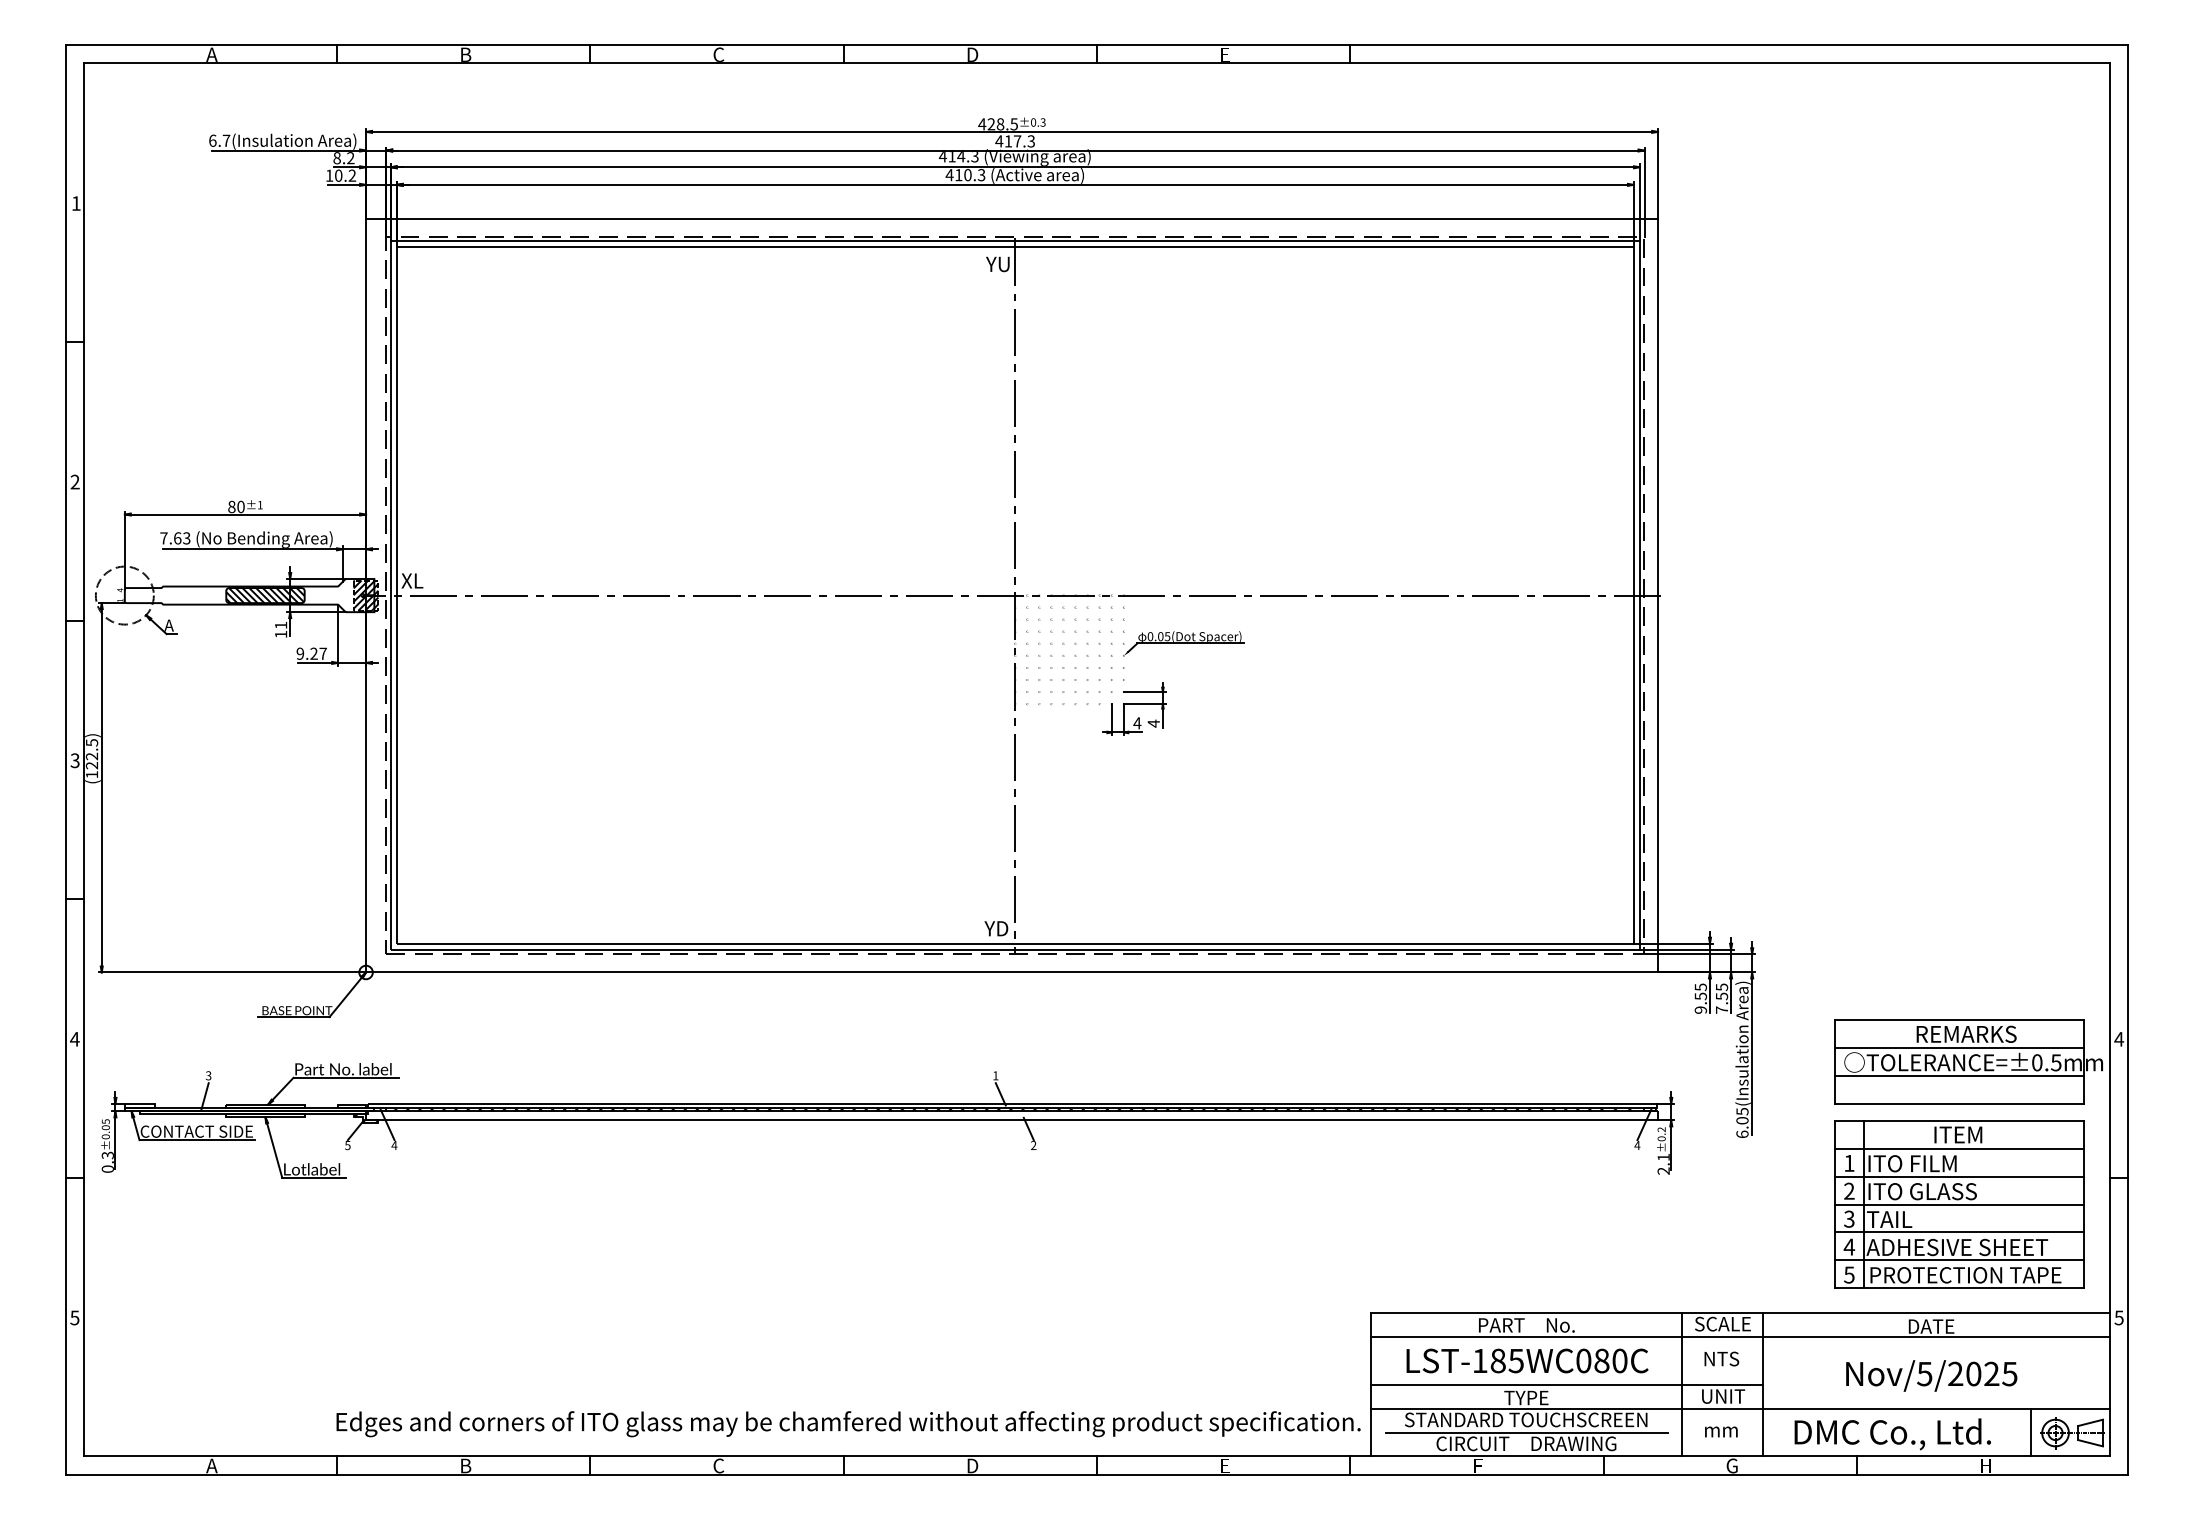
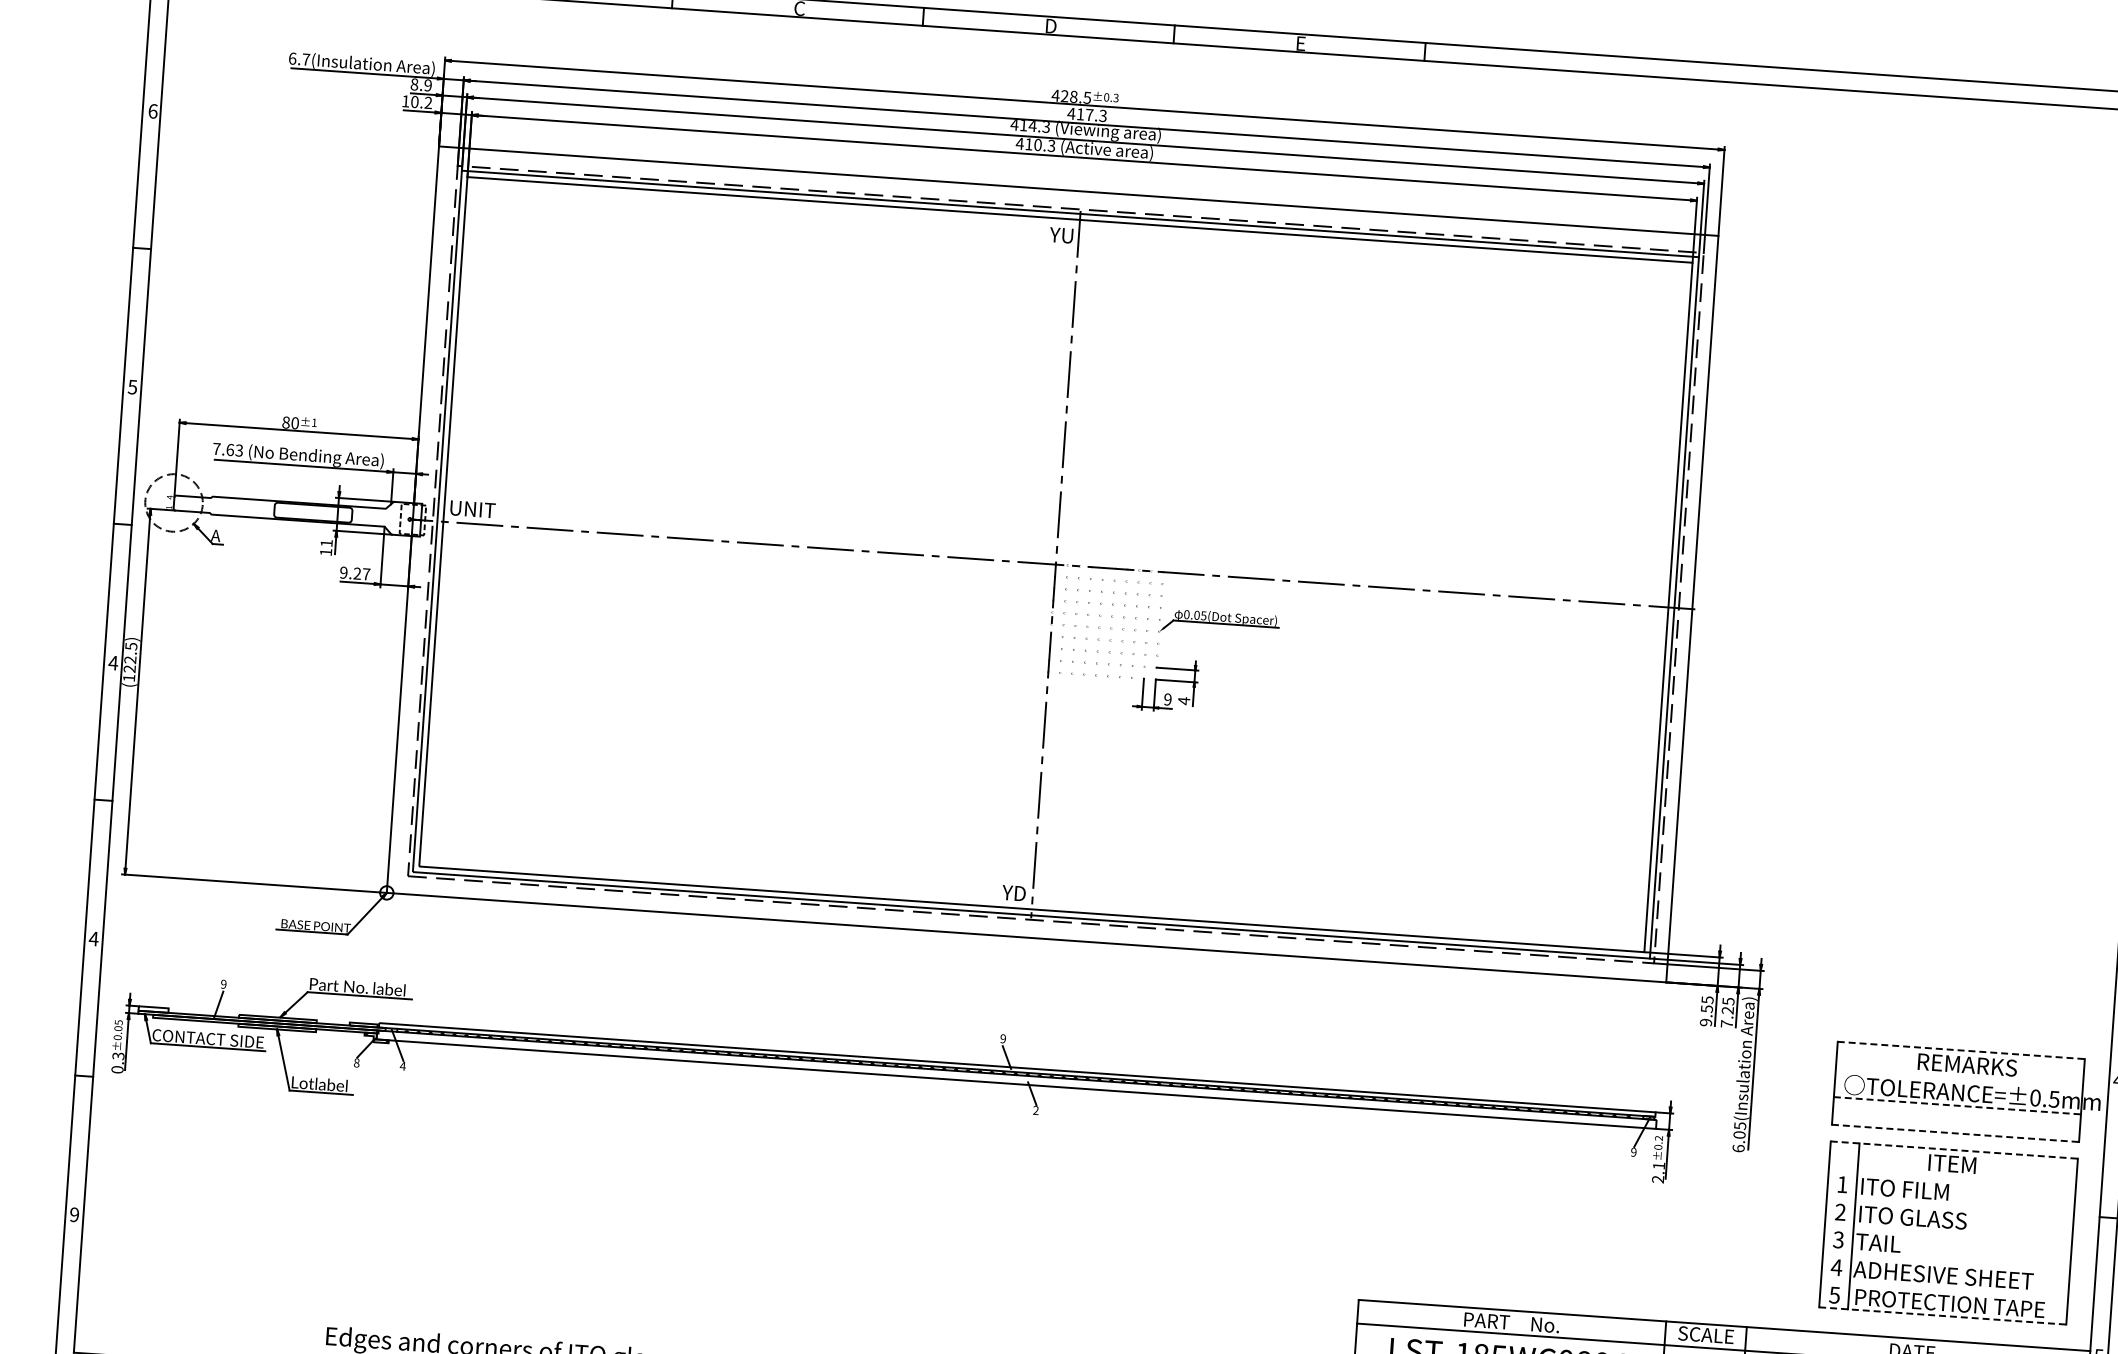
text: (350, 158) -> (427, 85), 8.2 -> 8.9
text: (76, 203) -> (153, 111), 1 -> 6
text: (74, 481) -> (132, 386), 2 -> 5
text: (424, 580) -> (471, 508), XL -> UNIT
hatch: (265, 595) -> (313, 512), removed
hatch: (365, 595) -> (412, 519), removed
text: (1137, 723) -> (1167, 699), 4 -> 9
text: (75, 760) -> (113, 662), 3 -> 4
text: (1721, 996) -> (1727, 1010), 7.55 -> 7.25
line: (1959, 1020) -> (1961, 1050), solid -> dashed
line: (1959, 1048) -> (1959, 1078), removed
text: (208, 1075) -> (223, 984), 3 -> 9
text: (995, 1075) -> (1003, 1038), 1 -> 9
line: (1959, 1075) -> (1957, 1105), solid -> dashed
line: (1959, 1103) -> (1955, 1132), solid -> dashed
line: (1959, 1120) -> (1954, 1149), solid -> dashed
text: (347, 1145) -> (356, 1062), 5 -> 8
text: (1637, 1145) -> (1633, 1152), 4 -> 9
line: (1959, 1148) -> (1952, 1177), removed
line: (1959, 1176) -> (1950, 1205), removed
line: (1959, 1204) -> (1948, 1233), removed
line: (1959, 1232) -> (1946, 1260), removed
line: (1959, 1260) -> (1944, 1288), removed
line: (1959, 1288) -> (1942, 1316), solid -> dashed
text: (74, 1317) -> (74, 1214), 5 -> 9

